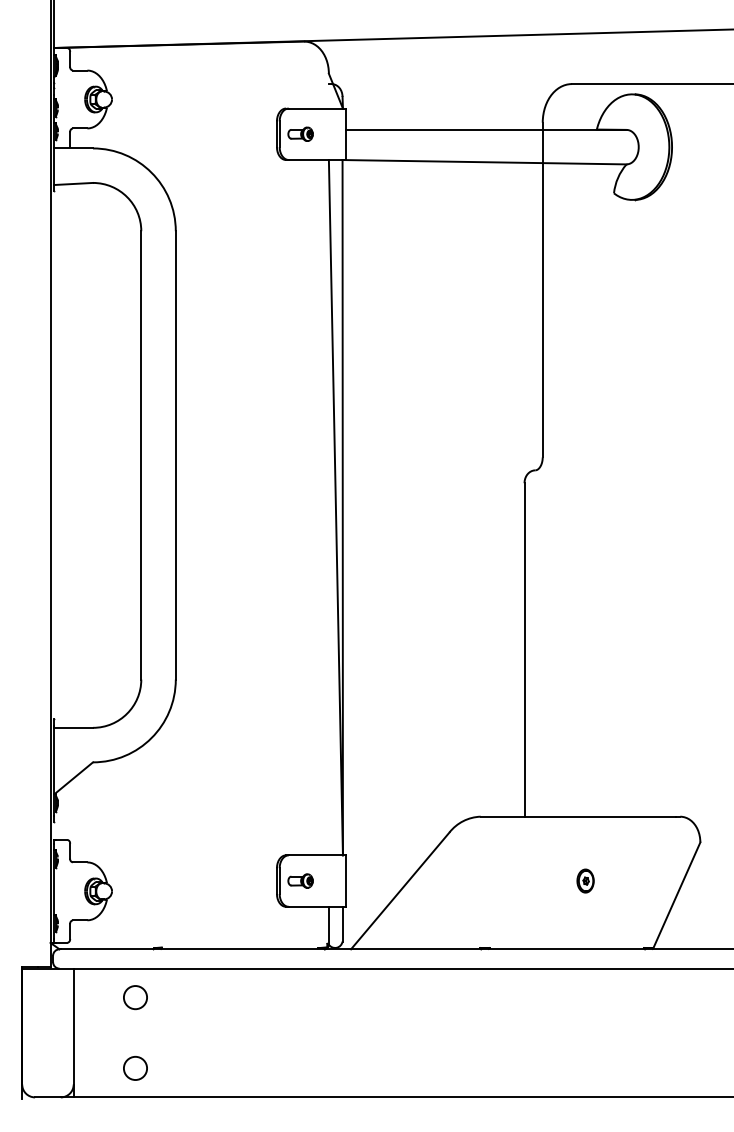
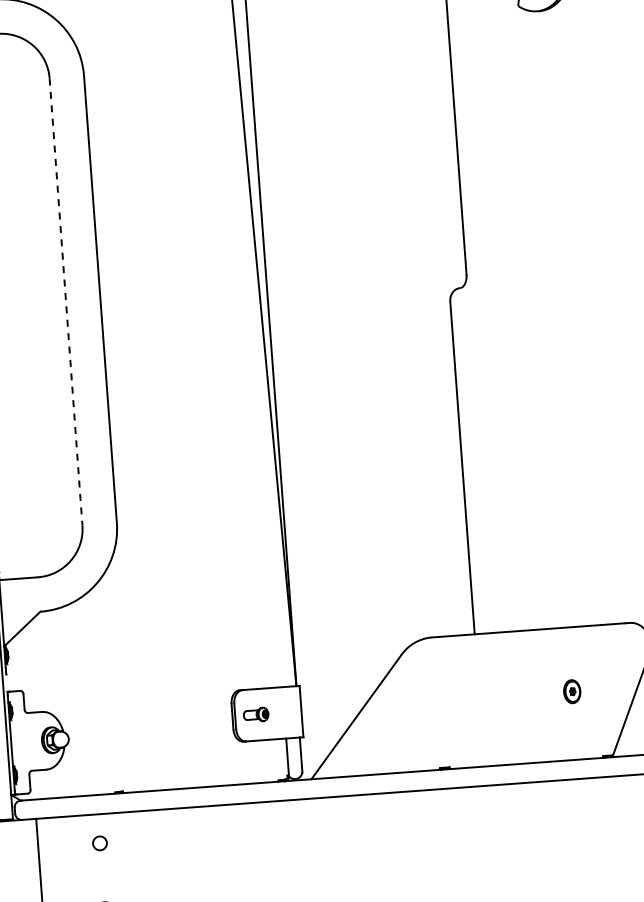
line: (141, 455) -> (66, 302), solid -> dashed
part: (585, 880) -> (572, 691), moved
circle: (135, 997) -> (99, 843), size x0.6

